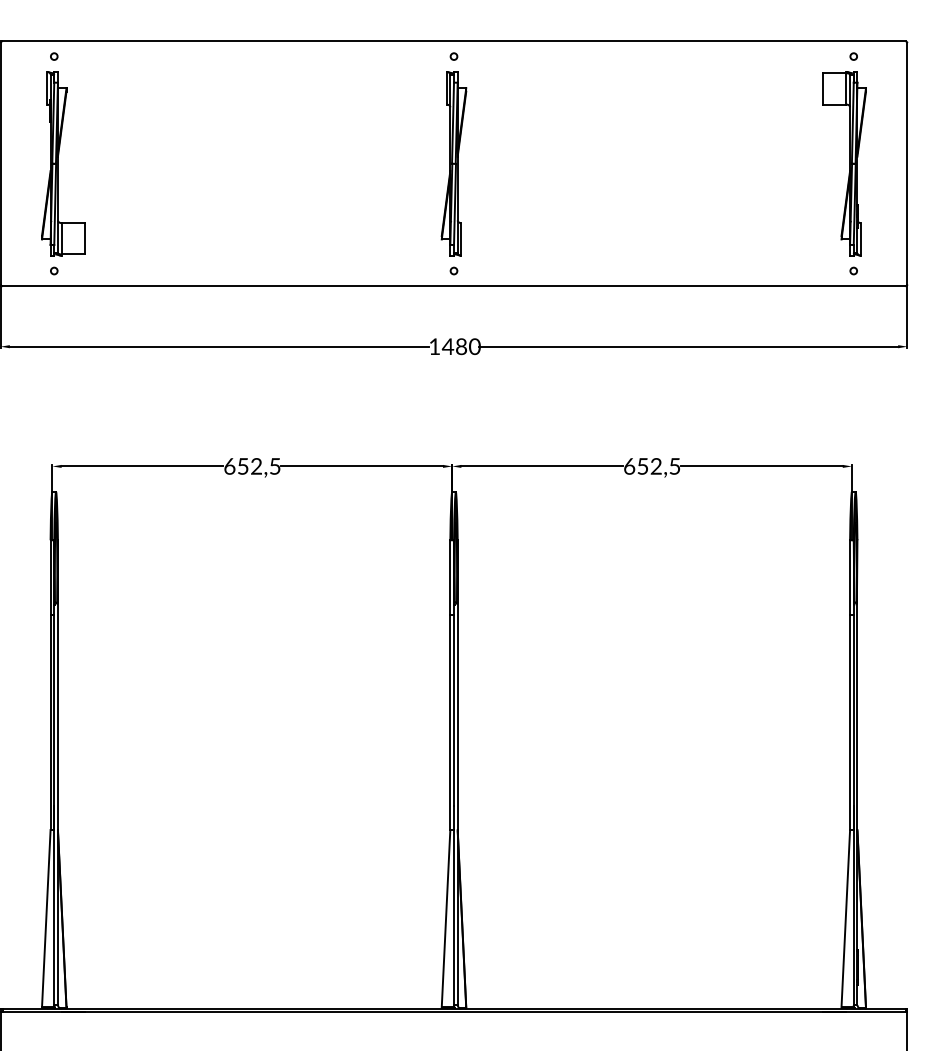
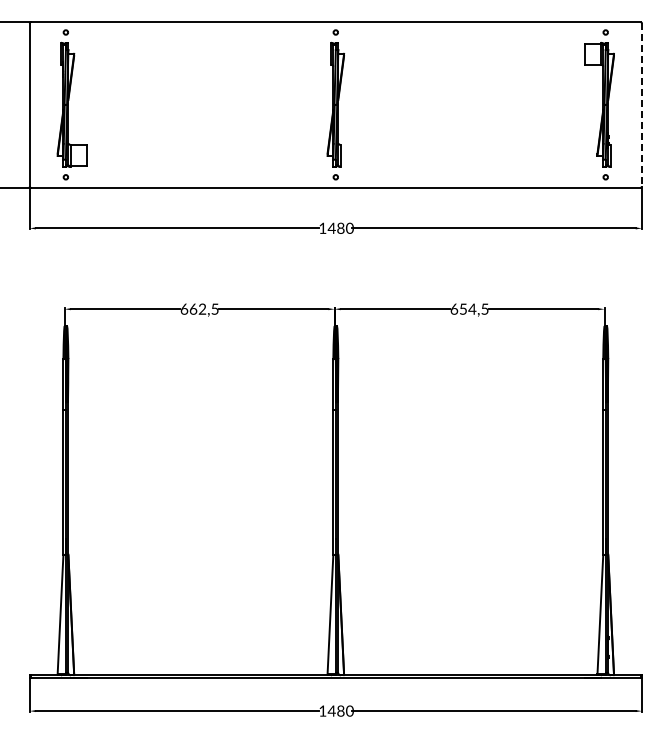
line: (906, 164) -> (641, 105), solid -> dashed
text: (243, 465) -> (193, 308), 652,5 -> 662,5
text: (656, 465) -> (472, 308), 652,5 -> 654,5

